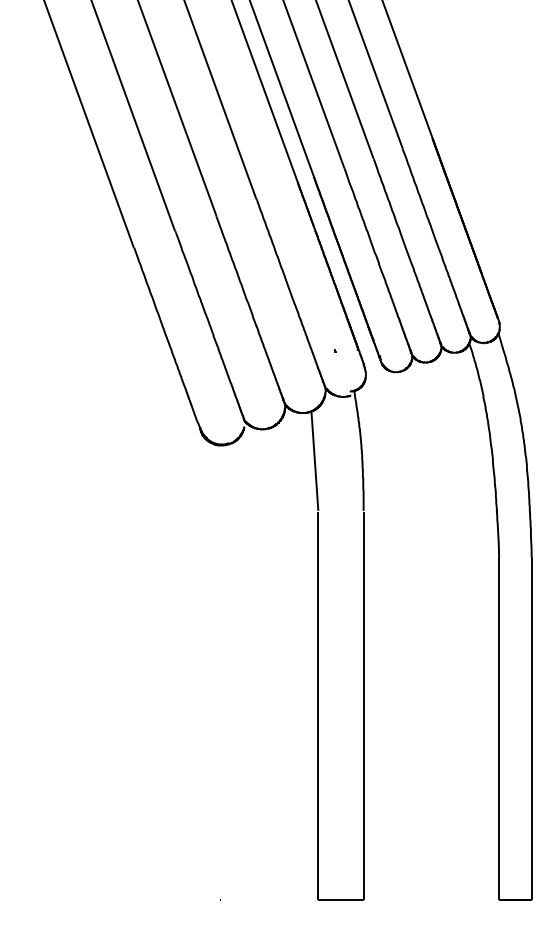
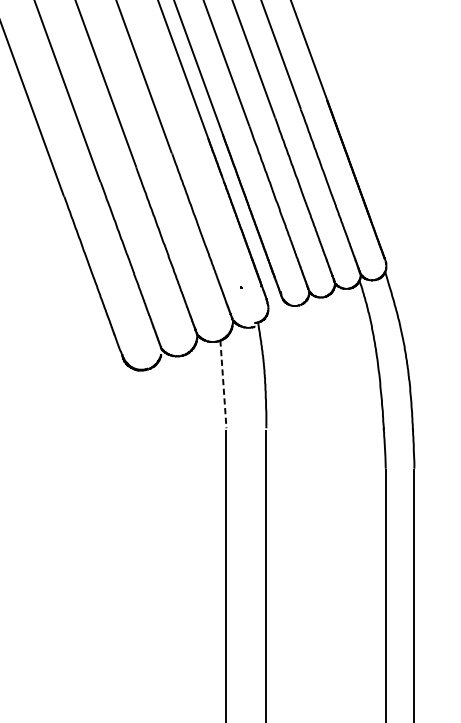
line: (314, 461) -> (223, 384), solid -> dashed

